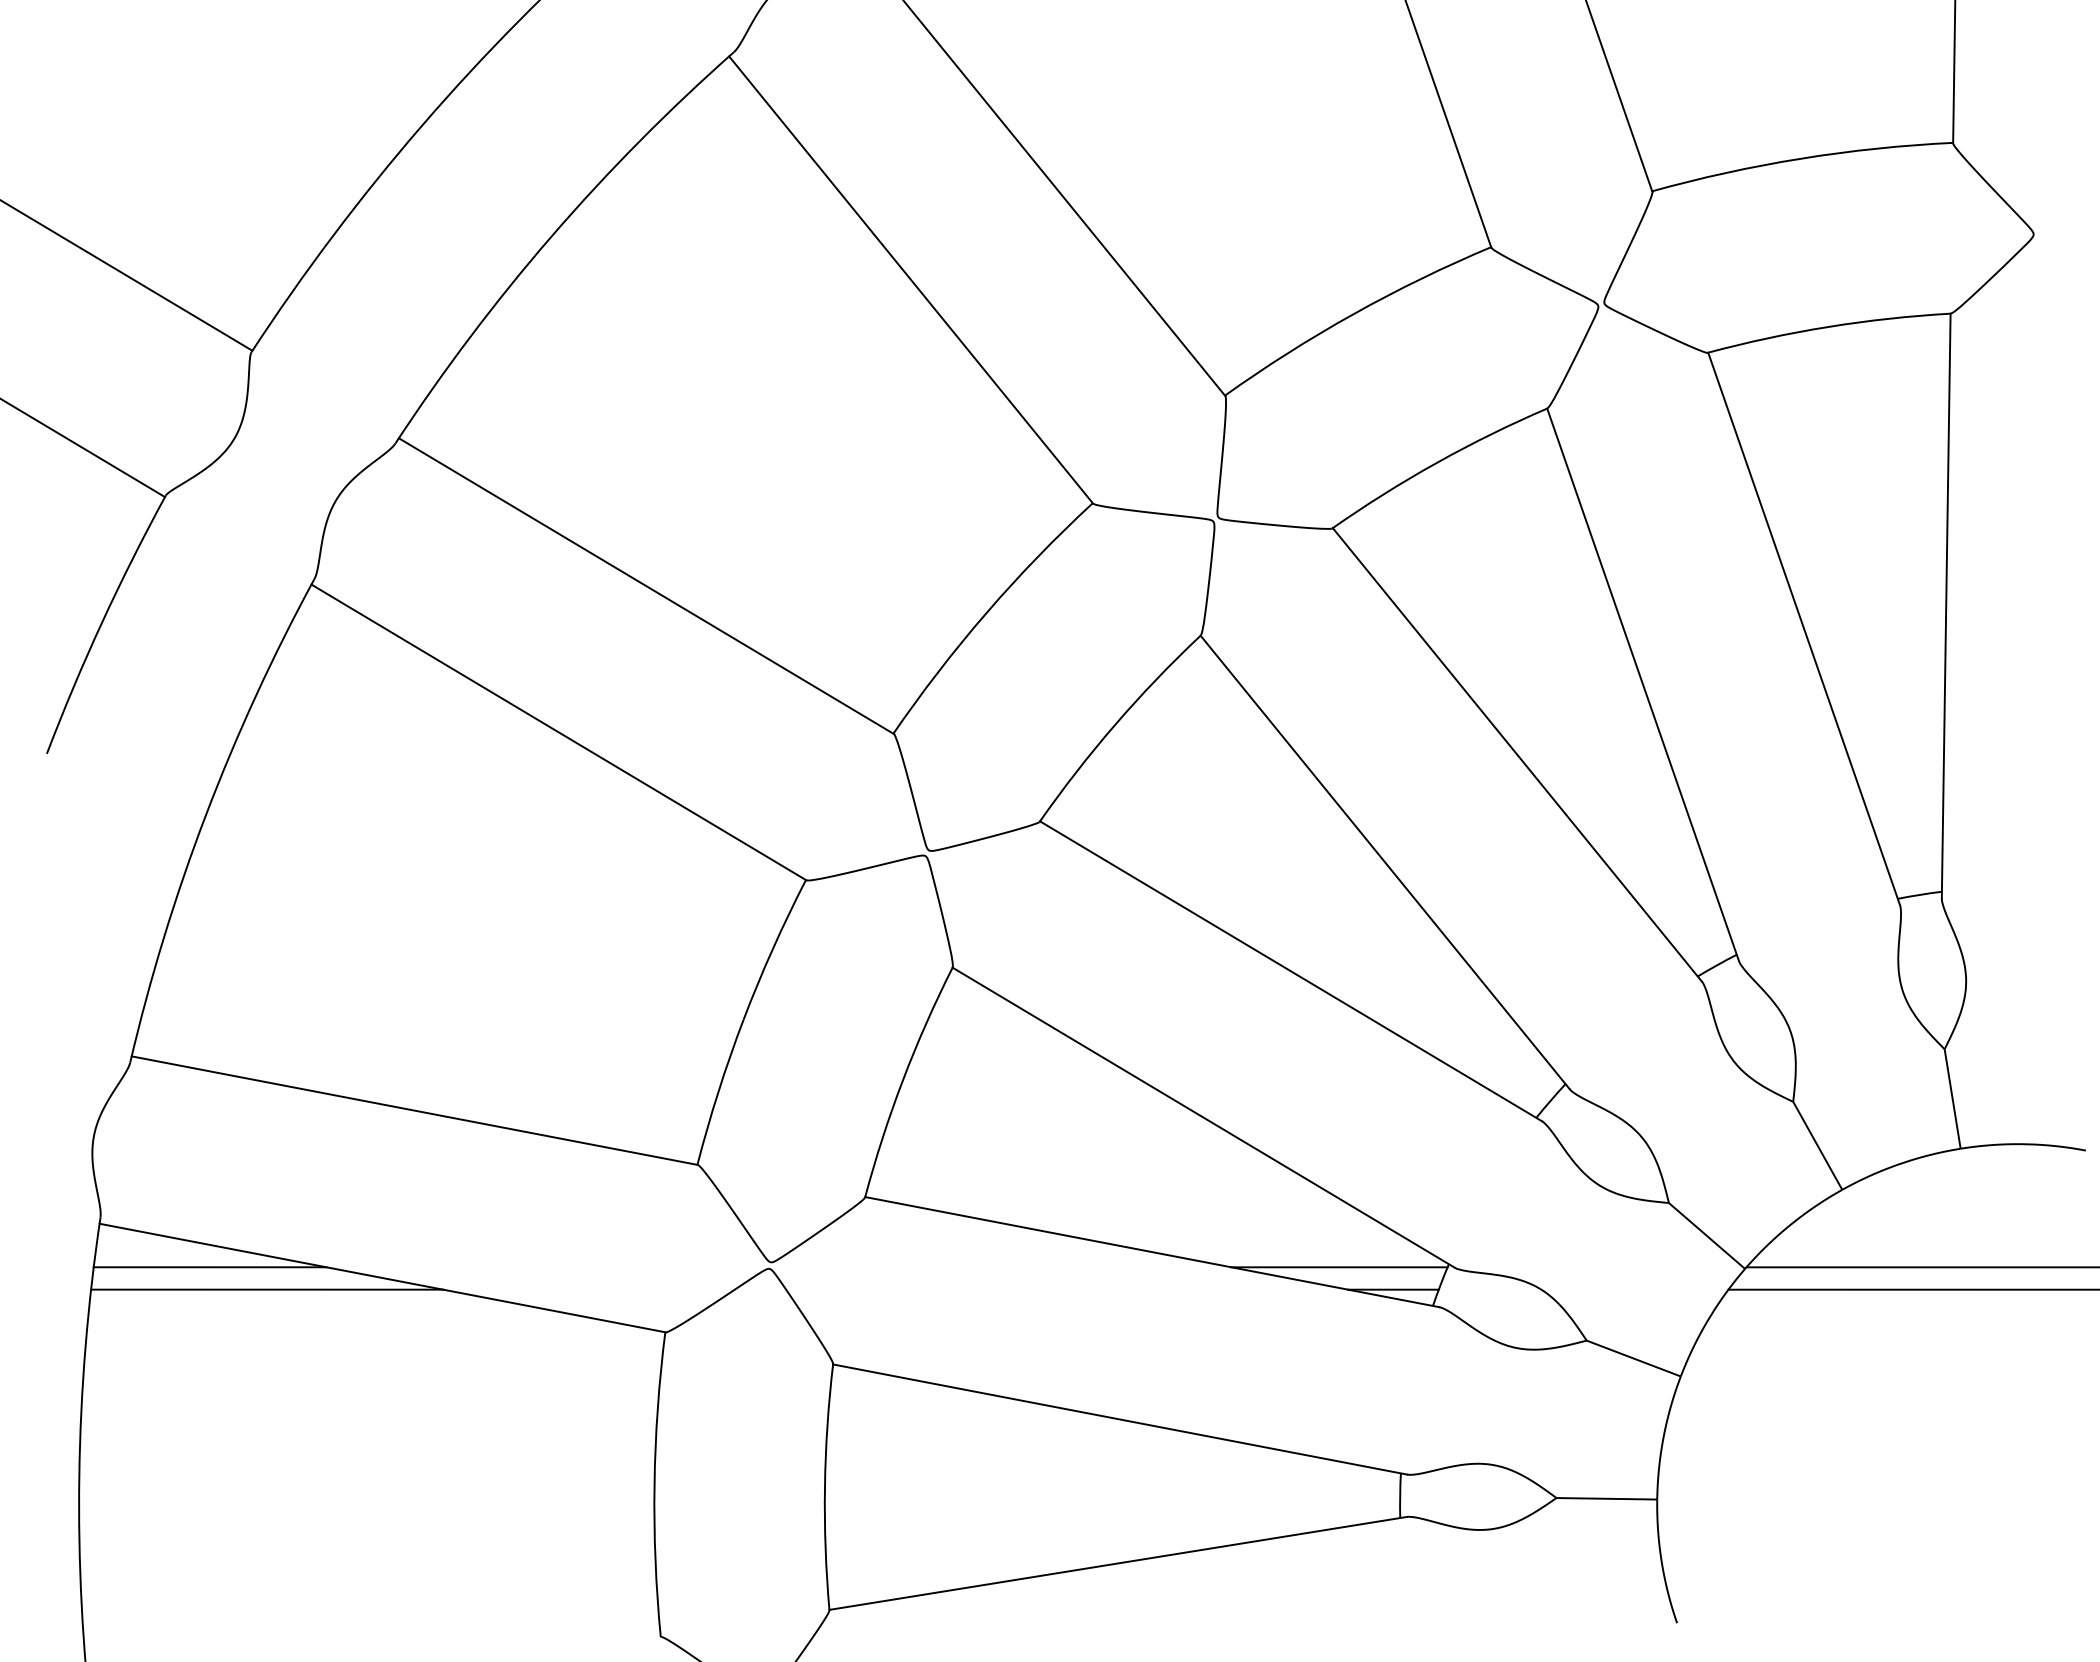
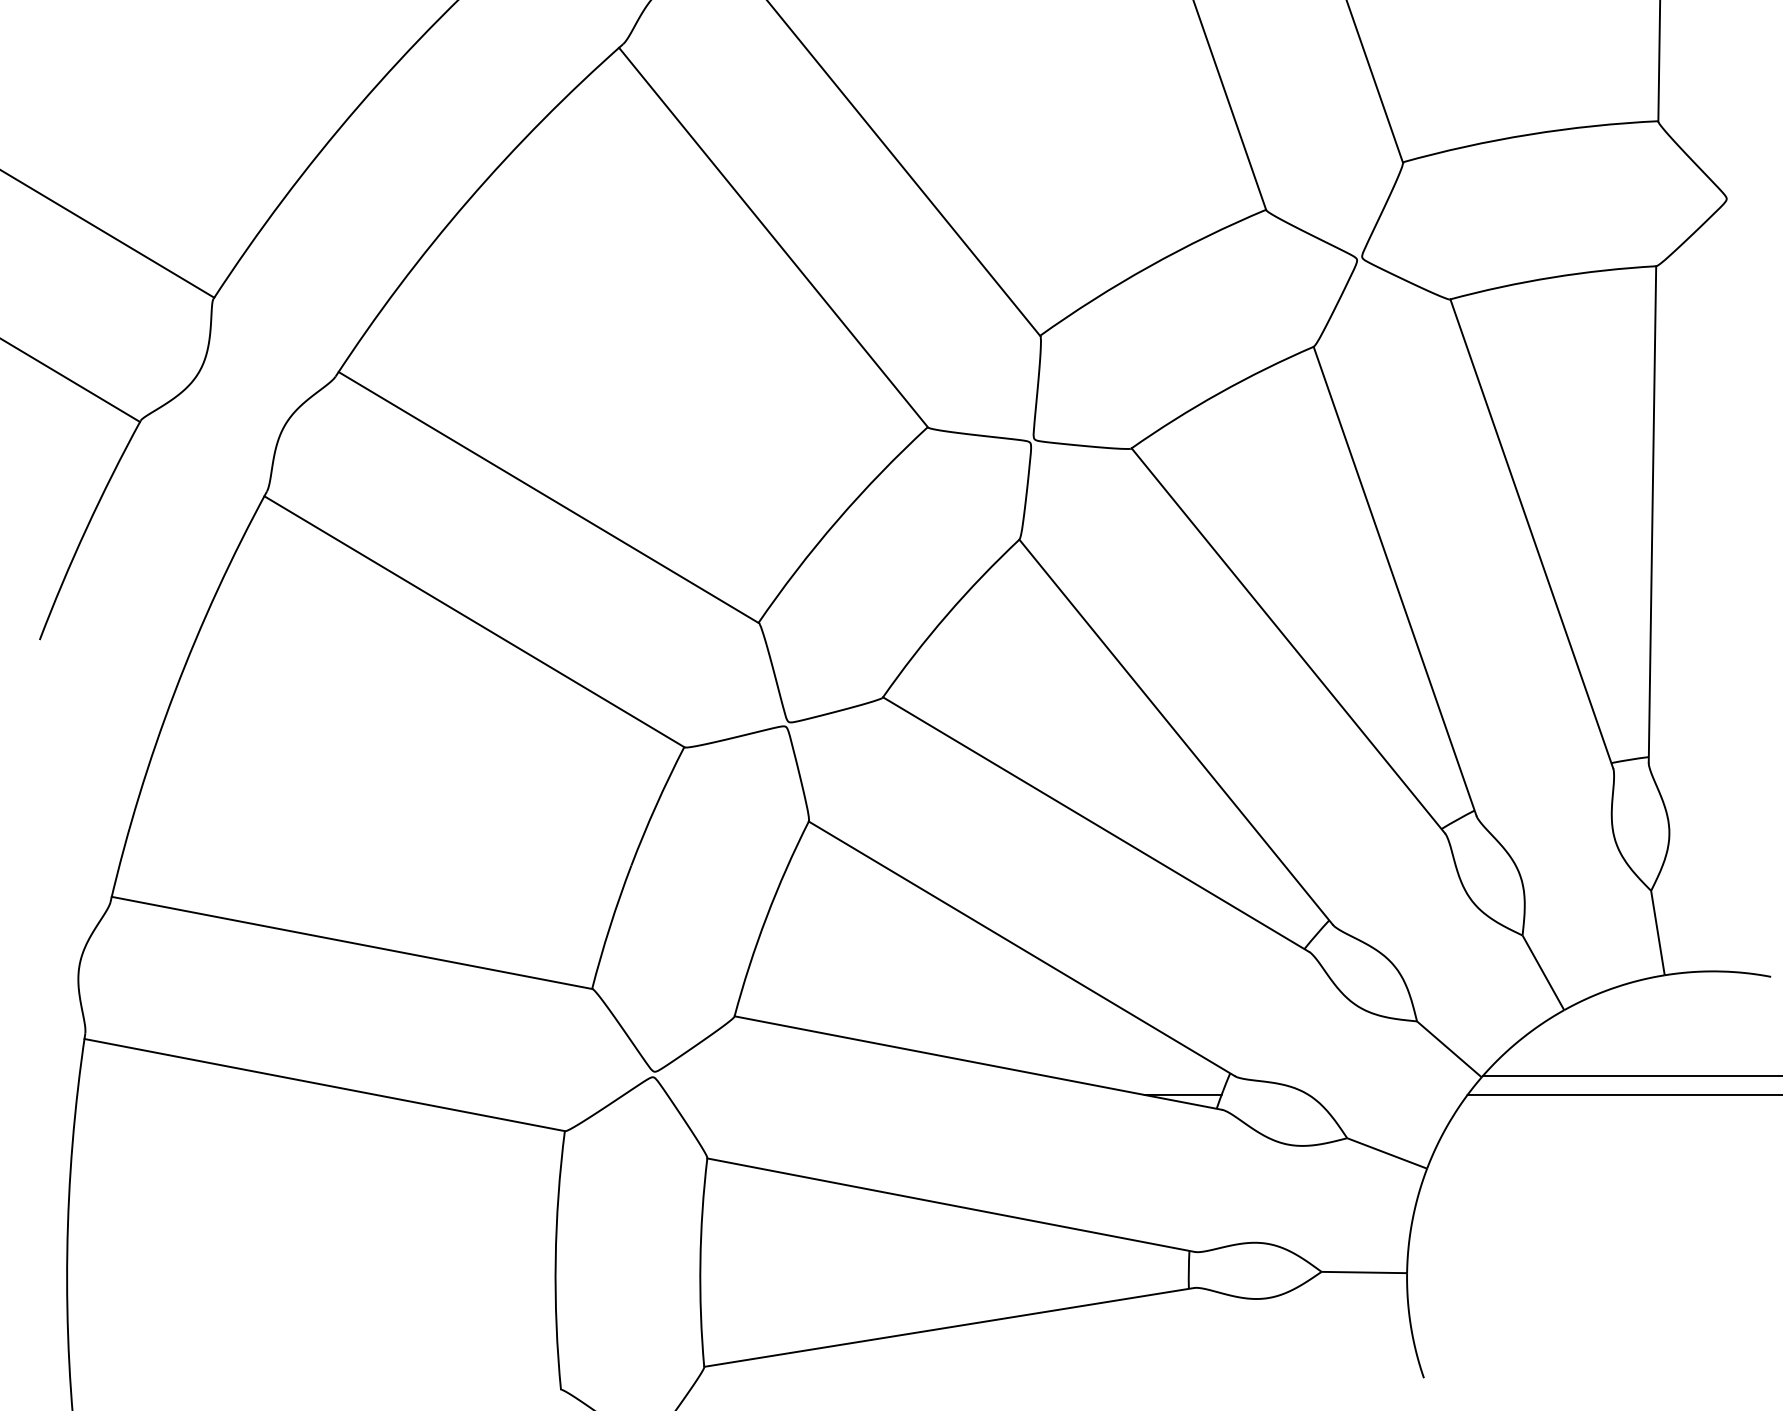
line: (209, 1267) -> (177, 1076), removed
line: (1339, 1267) -> (1137, 1076), removed
line: (267, 1289) -> (227, 1094), removed

